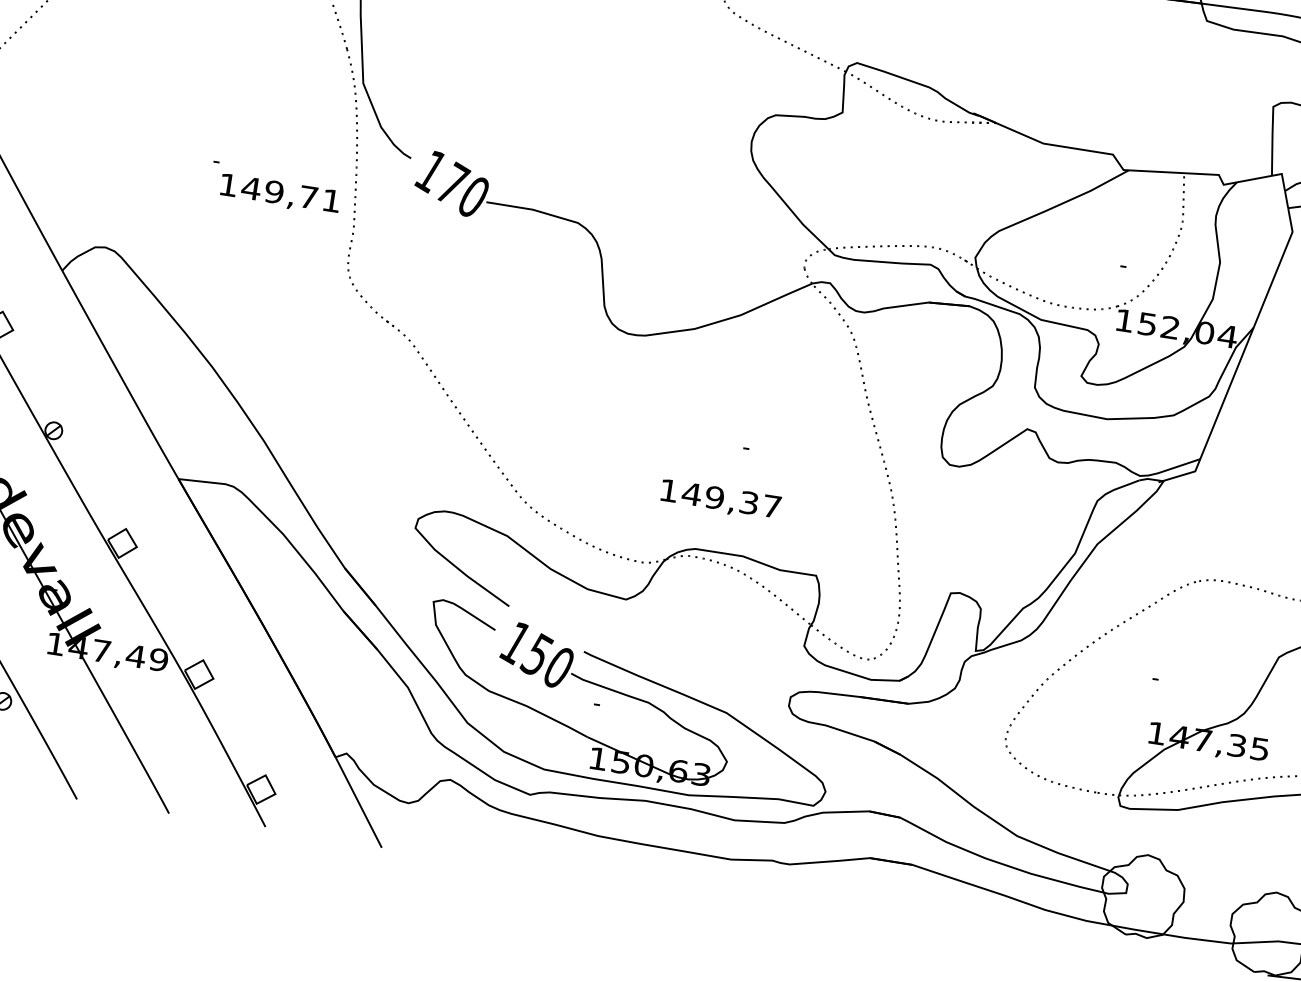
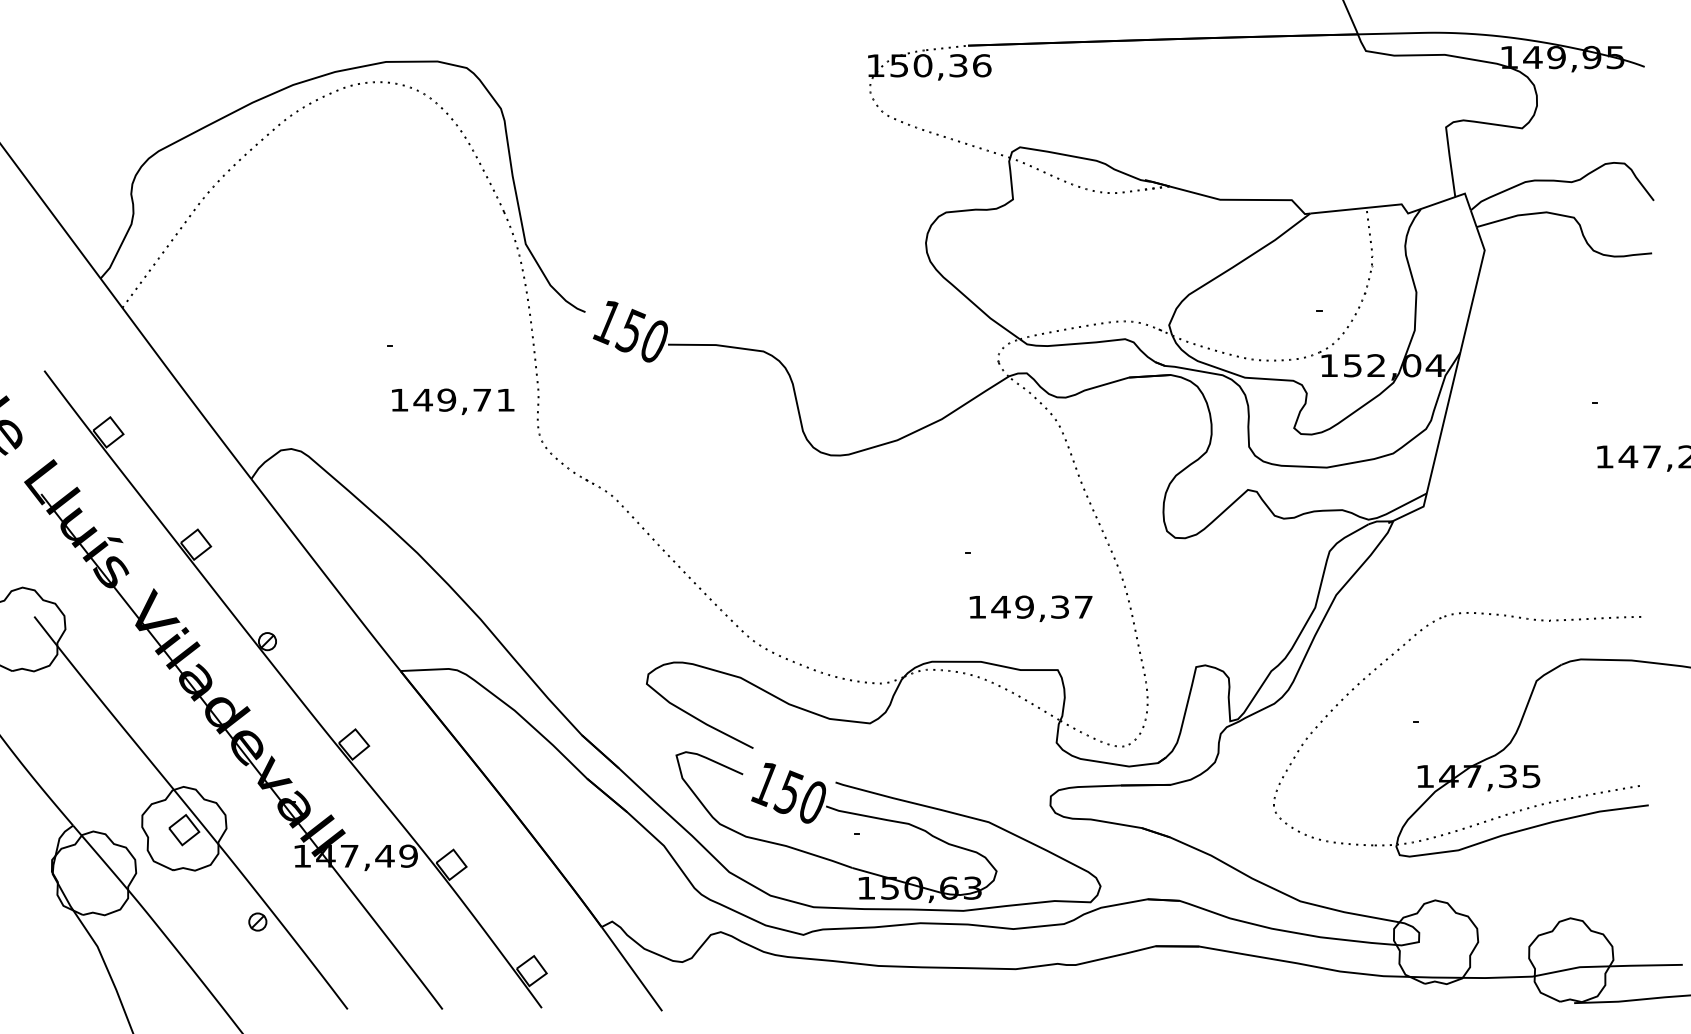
text: (453, 183) -> (631, 330), 170 -> 150
text: (280, 194) -> (453, 401), moved
text: (720, 499) -> (1030, 608), moved

